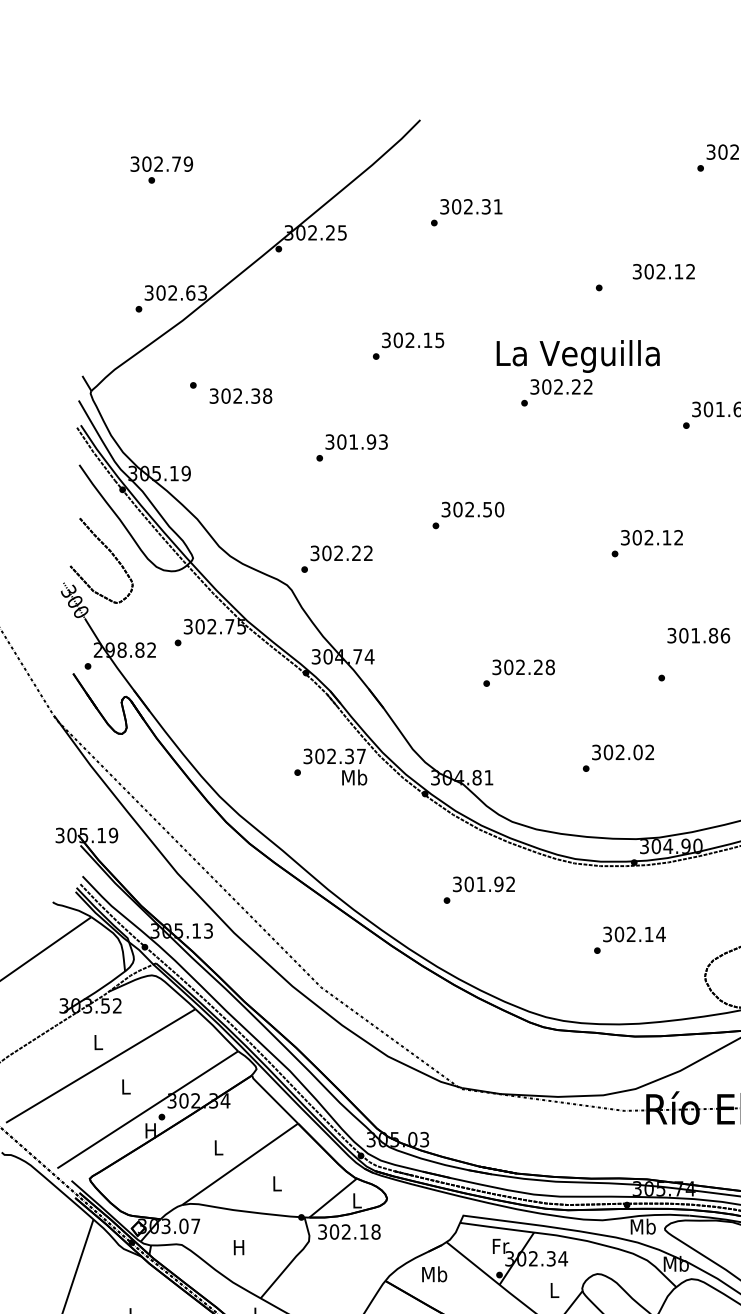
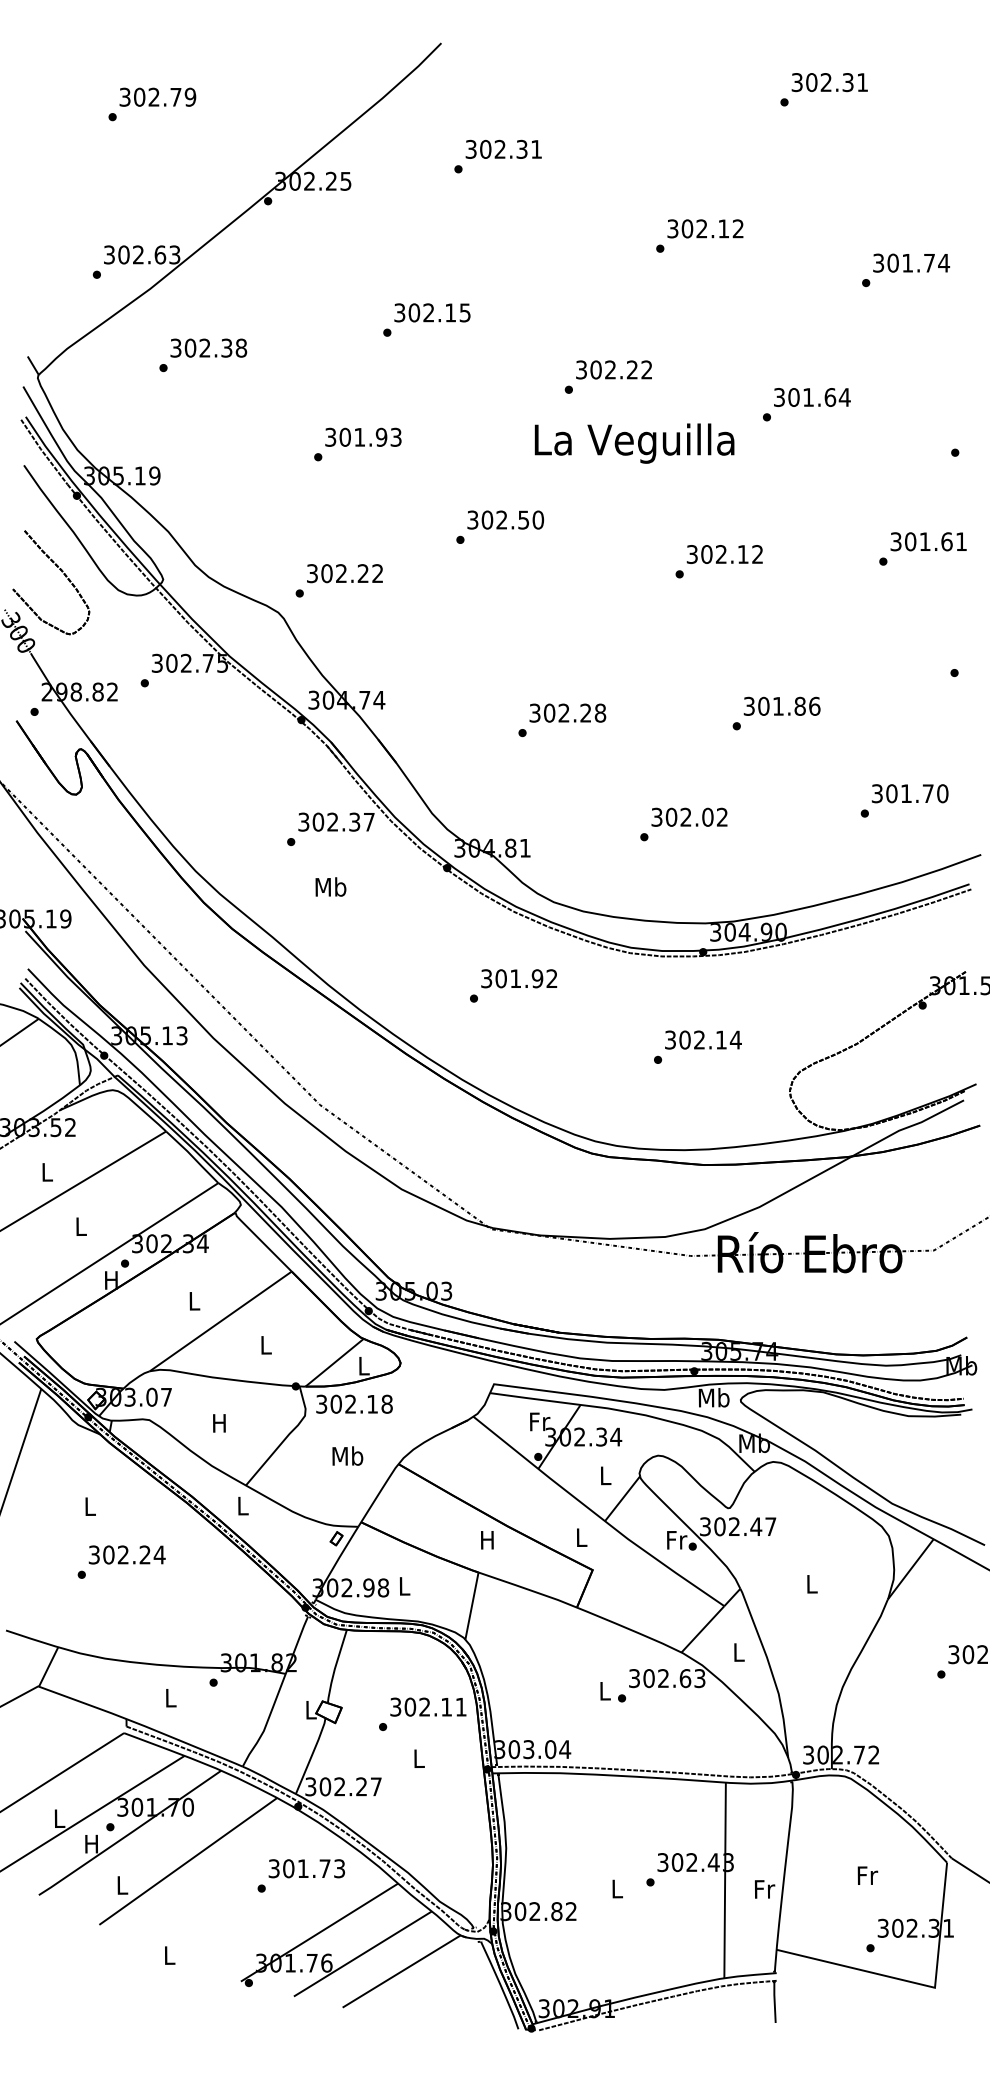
text: (161, 163) -> (157, 96), moved
text: (663, 271) -> (705, 228), moved
text: (578, 356) -> (634, 443), moved
text: (240, 395) -> (208, 347), moved
text: (698, 634) -> (781, 705), moved
text: (354, 777) -> (330, 886), moved
text: (434, 1273) -> (347, 1455), moved

